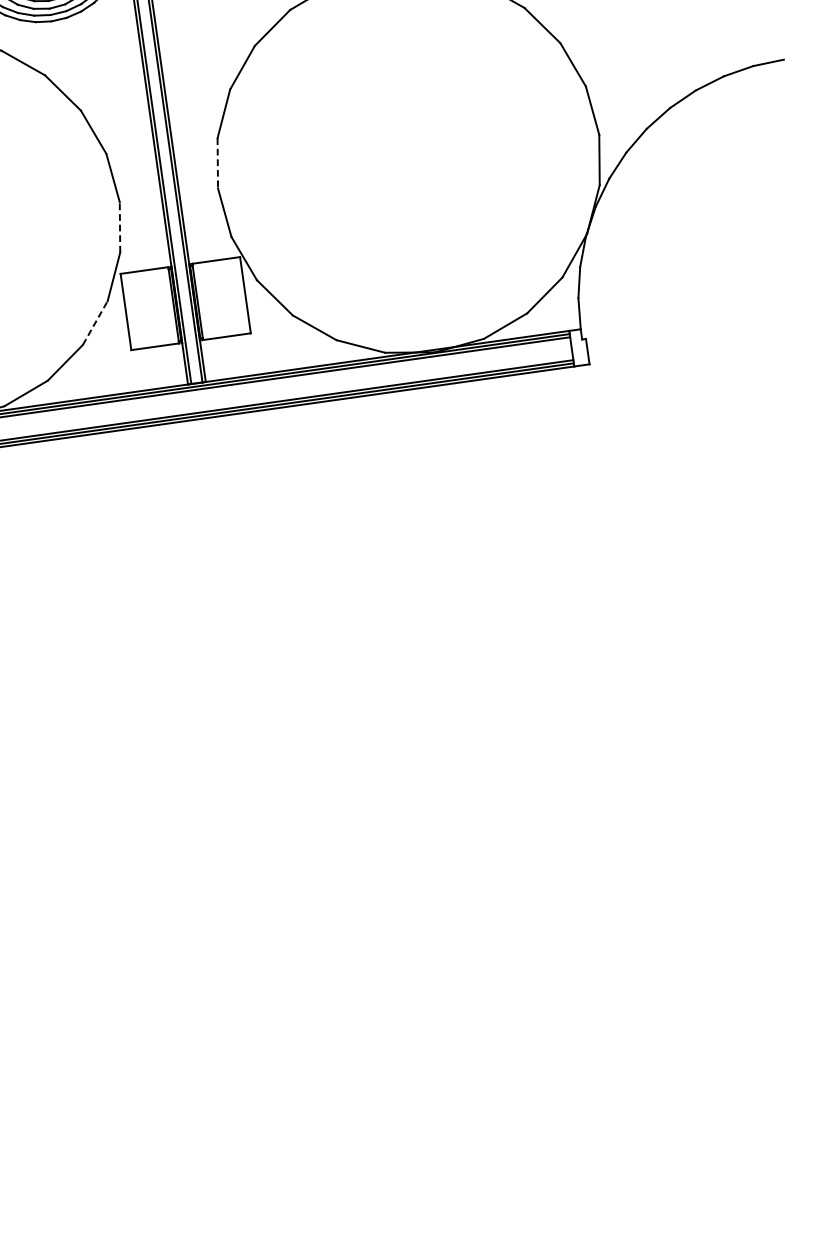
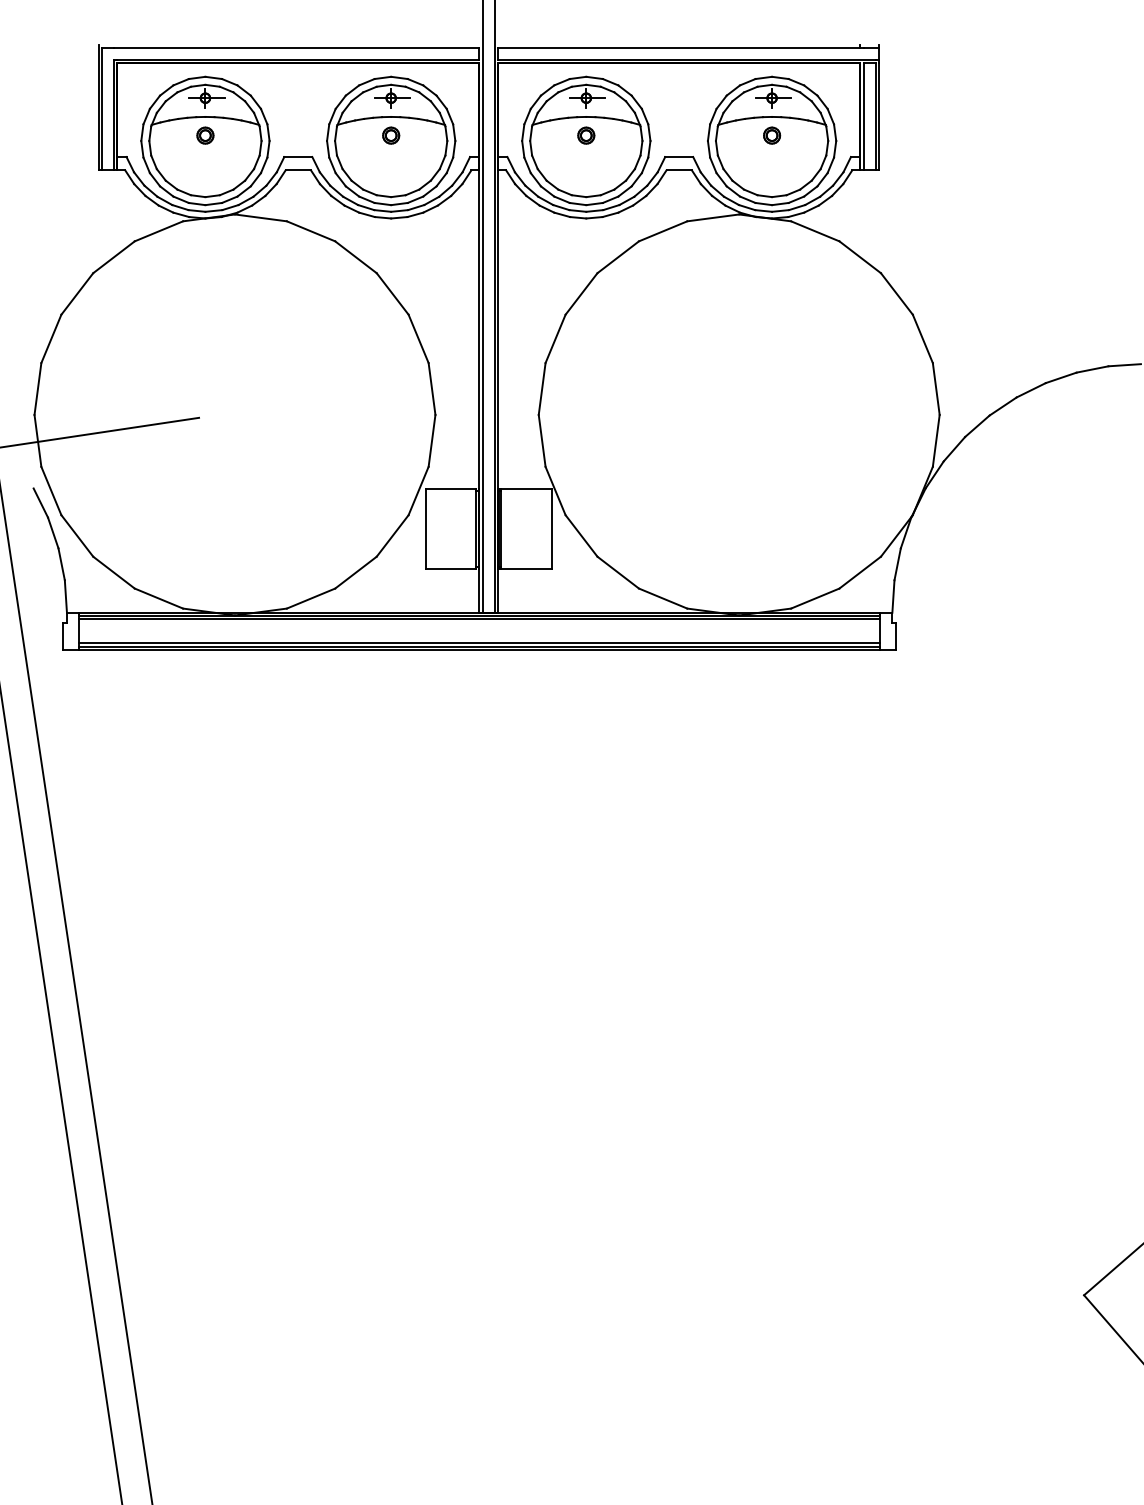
line: (218, 163) -> (542, 389), dashed -> solid
line: (120, 226) -> (432, 440), dashed -> solid
line: (95, 322) -> (392, 535), dashed -> solid

